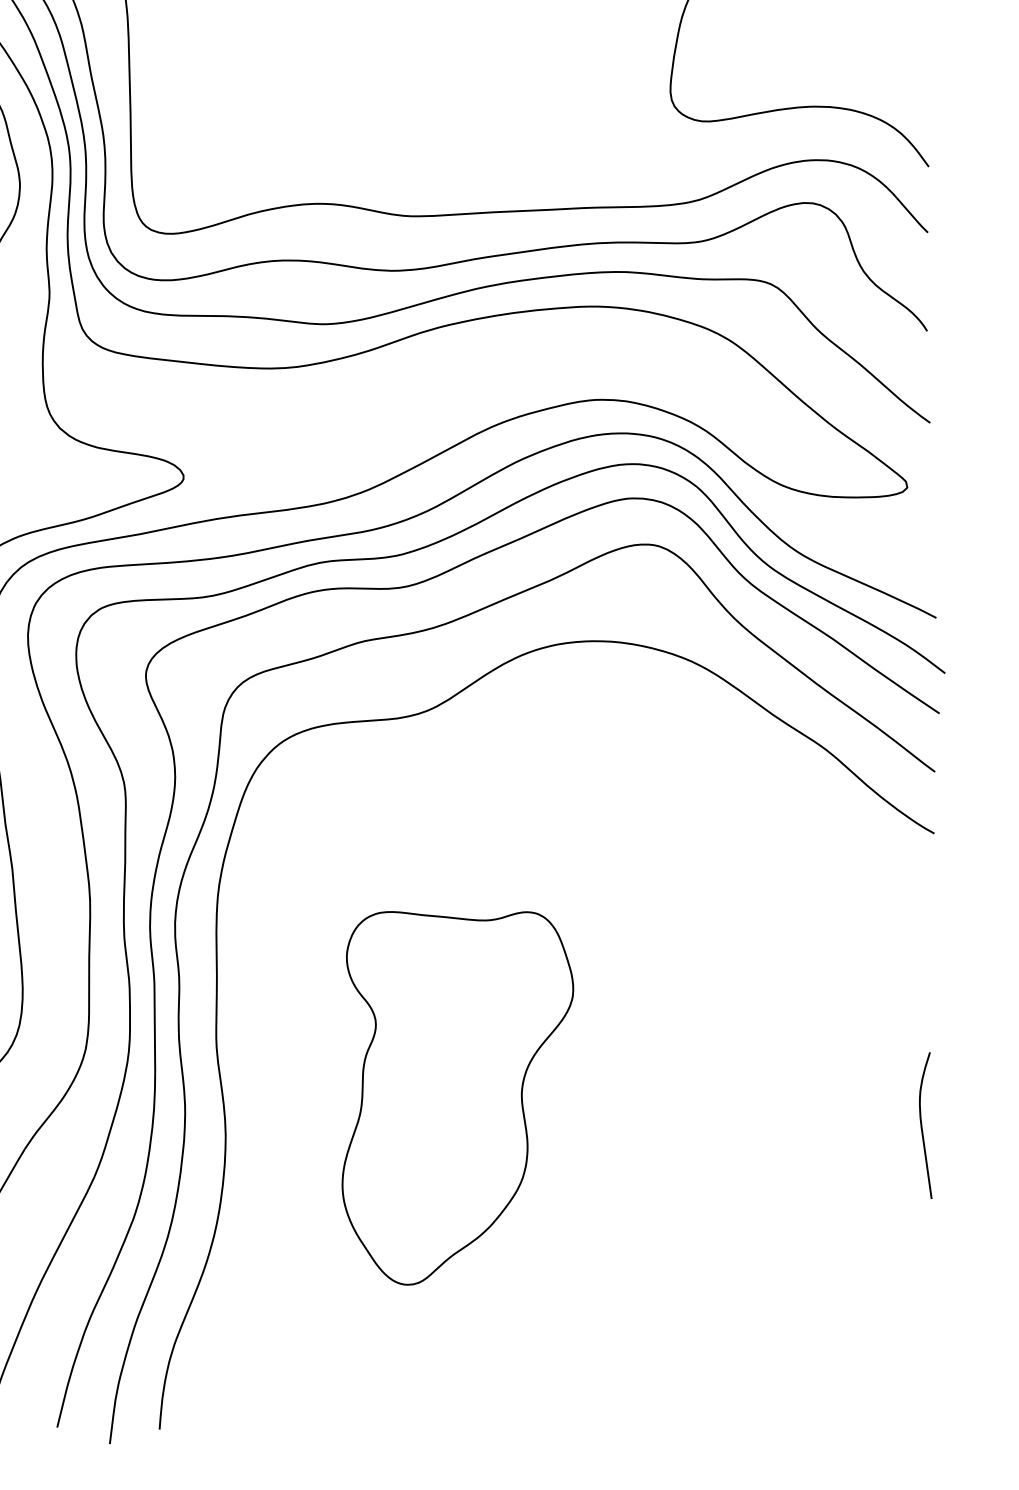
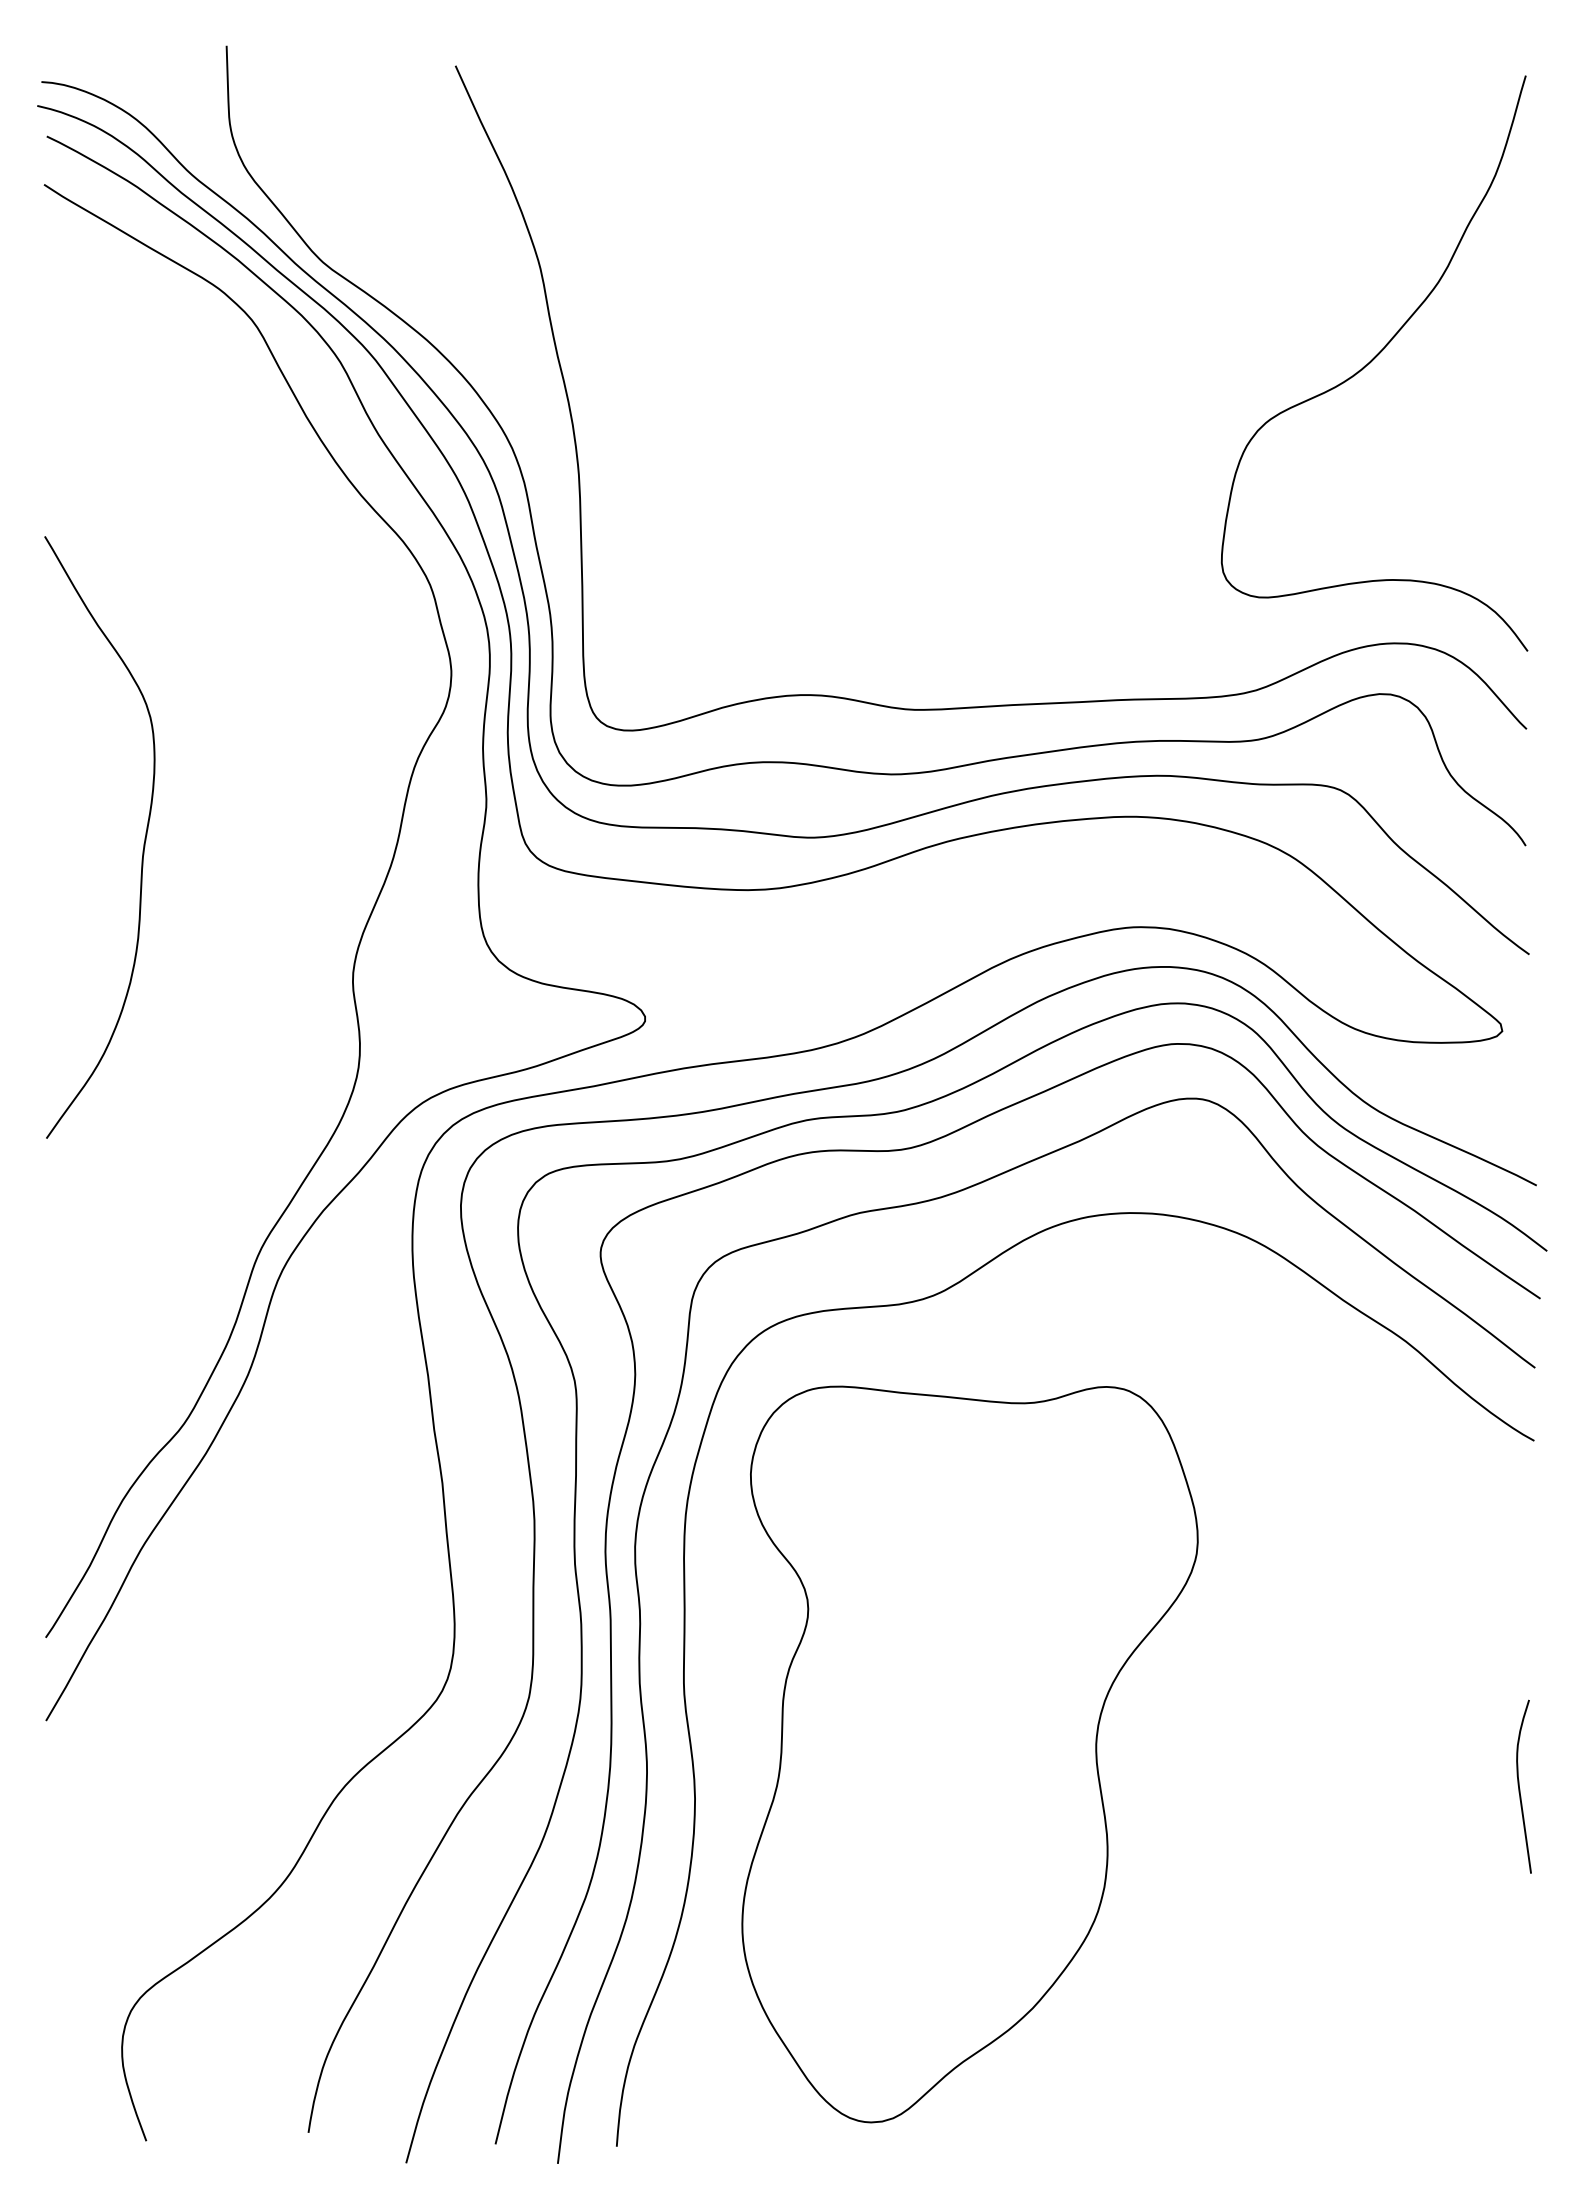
part: (457, 1098) -> (969, 1754), size x1.67

